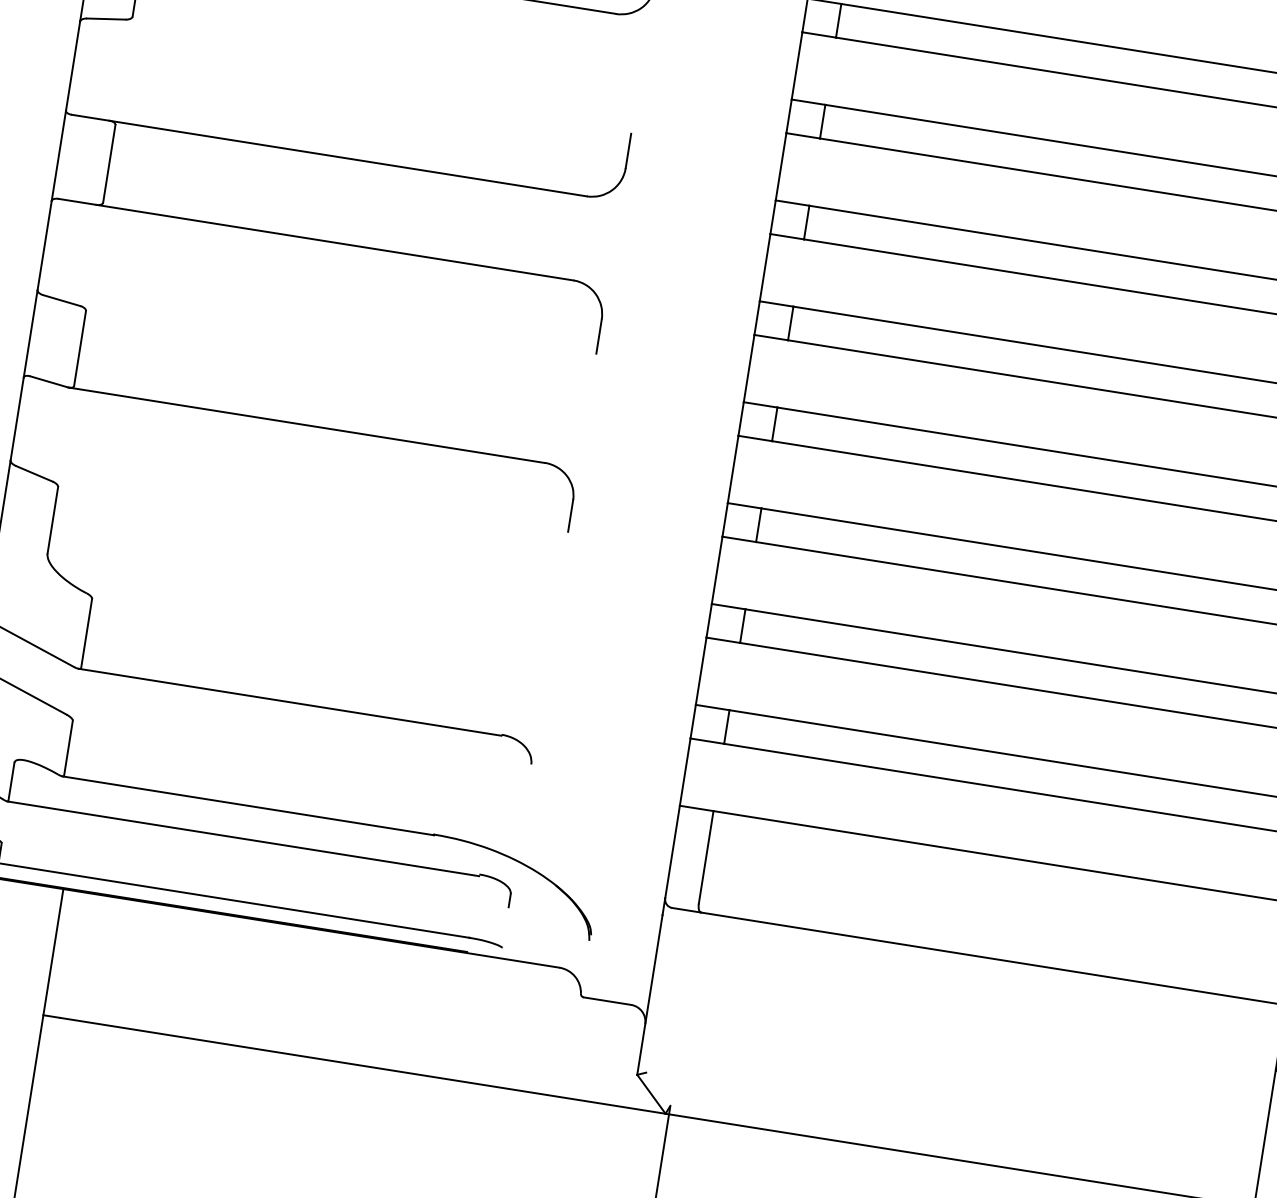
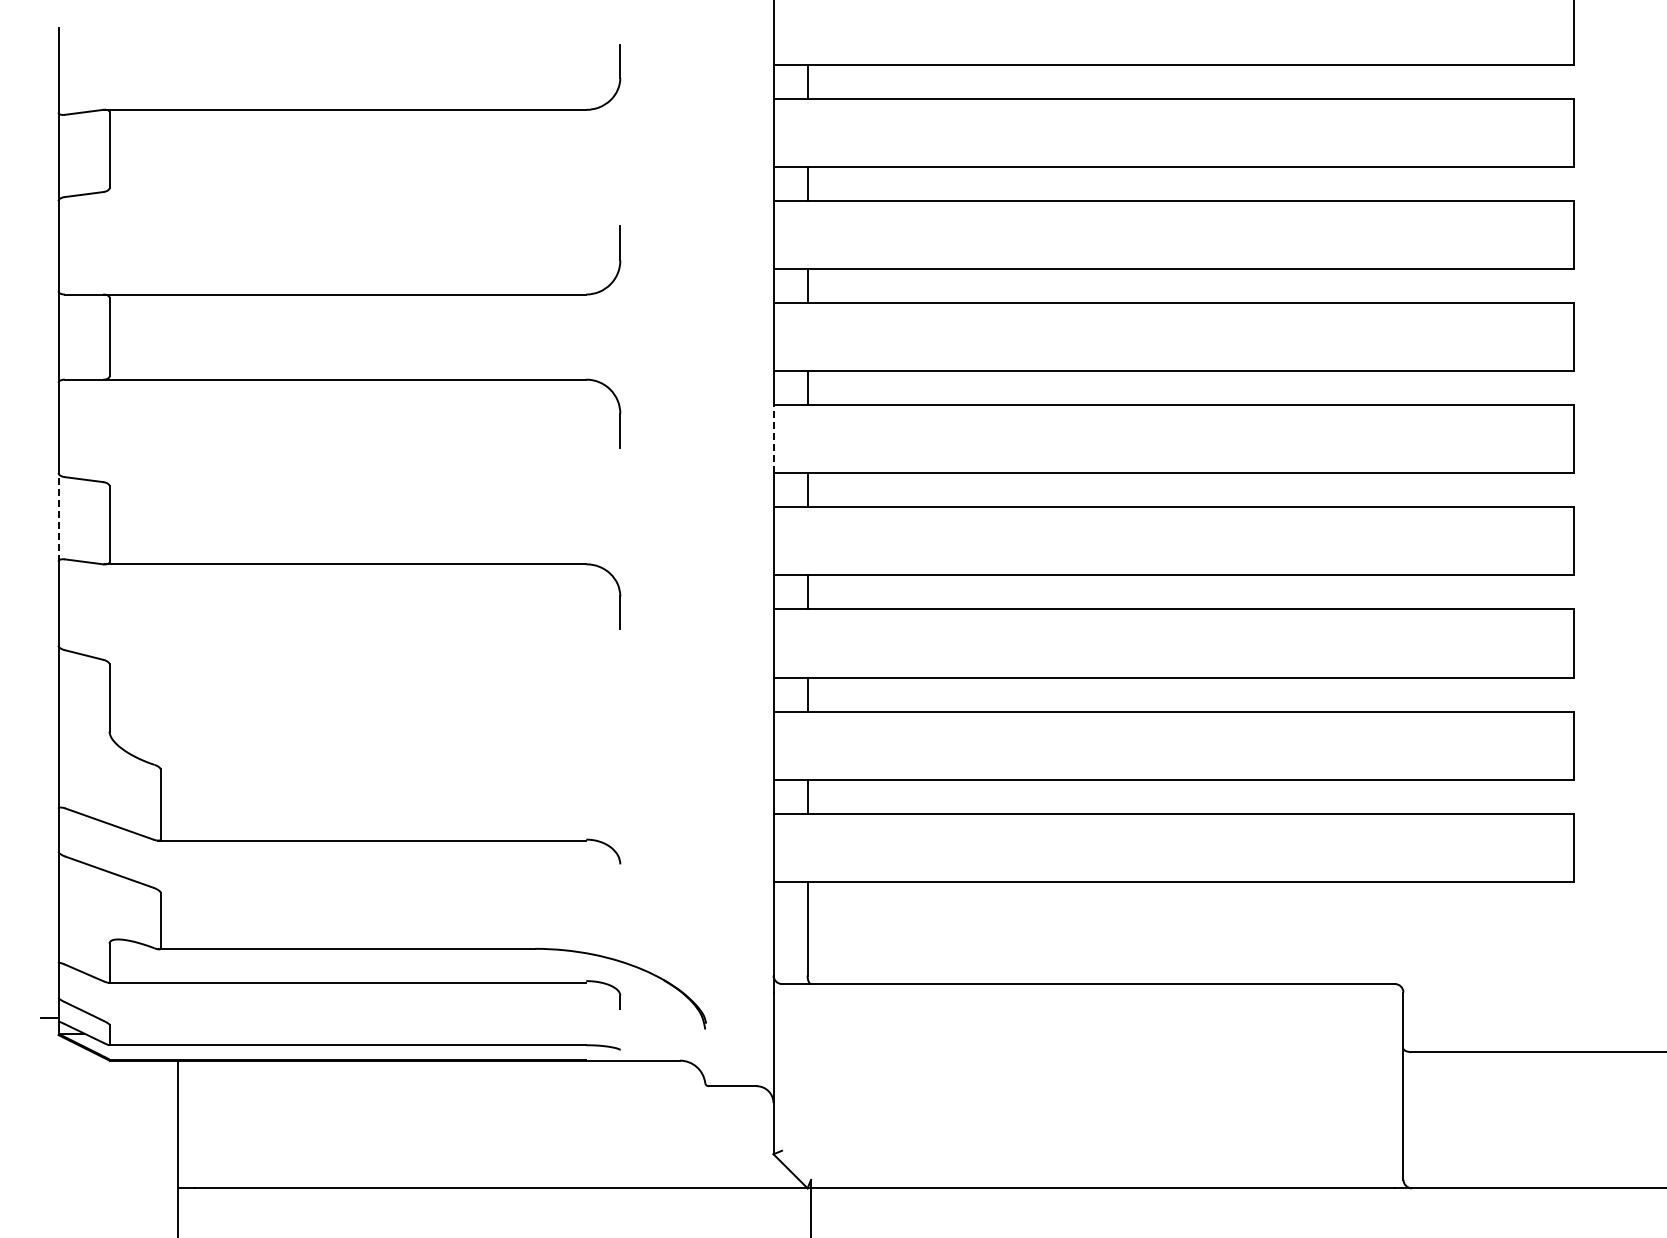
line: (30, 333) -> (58, 516), solid -> dashed
line: (749, 367) -> (773, 438), solid -> dashed

